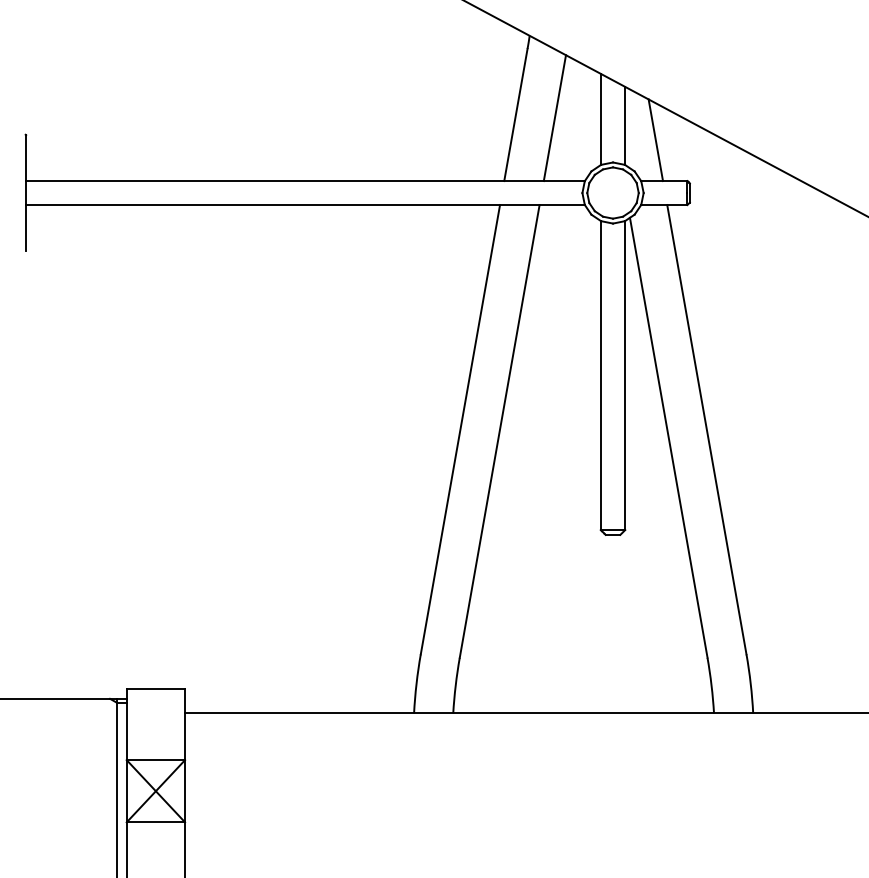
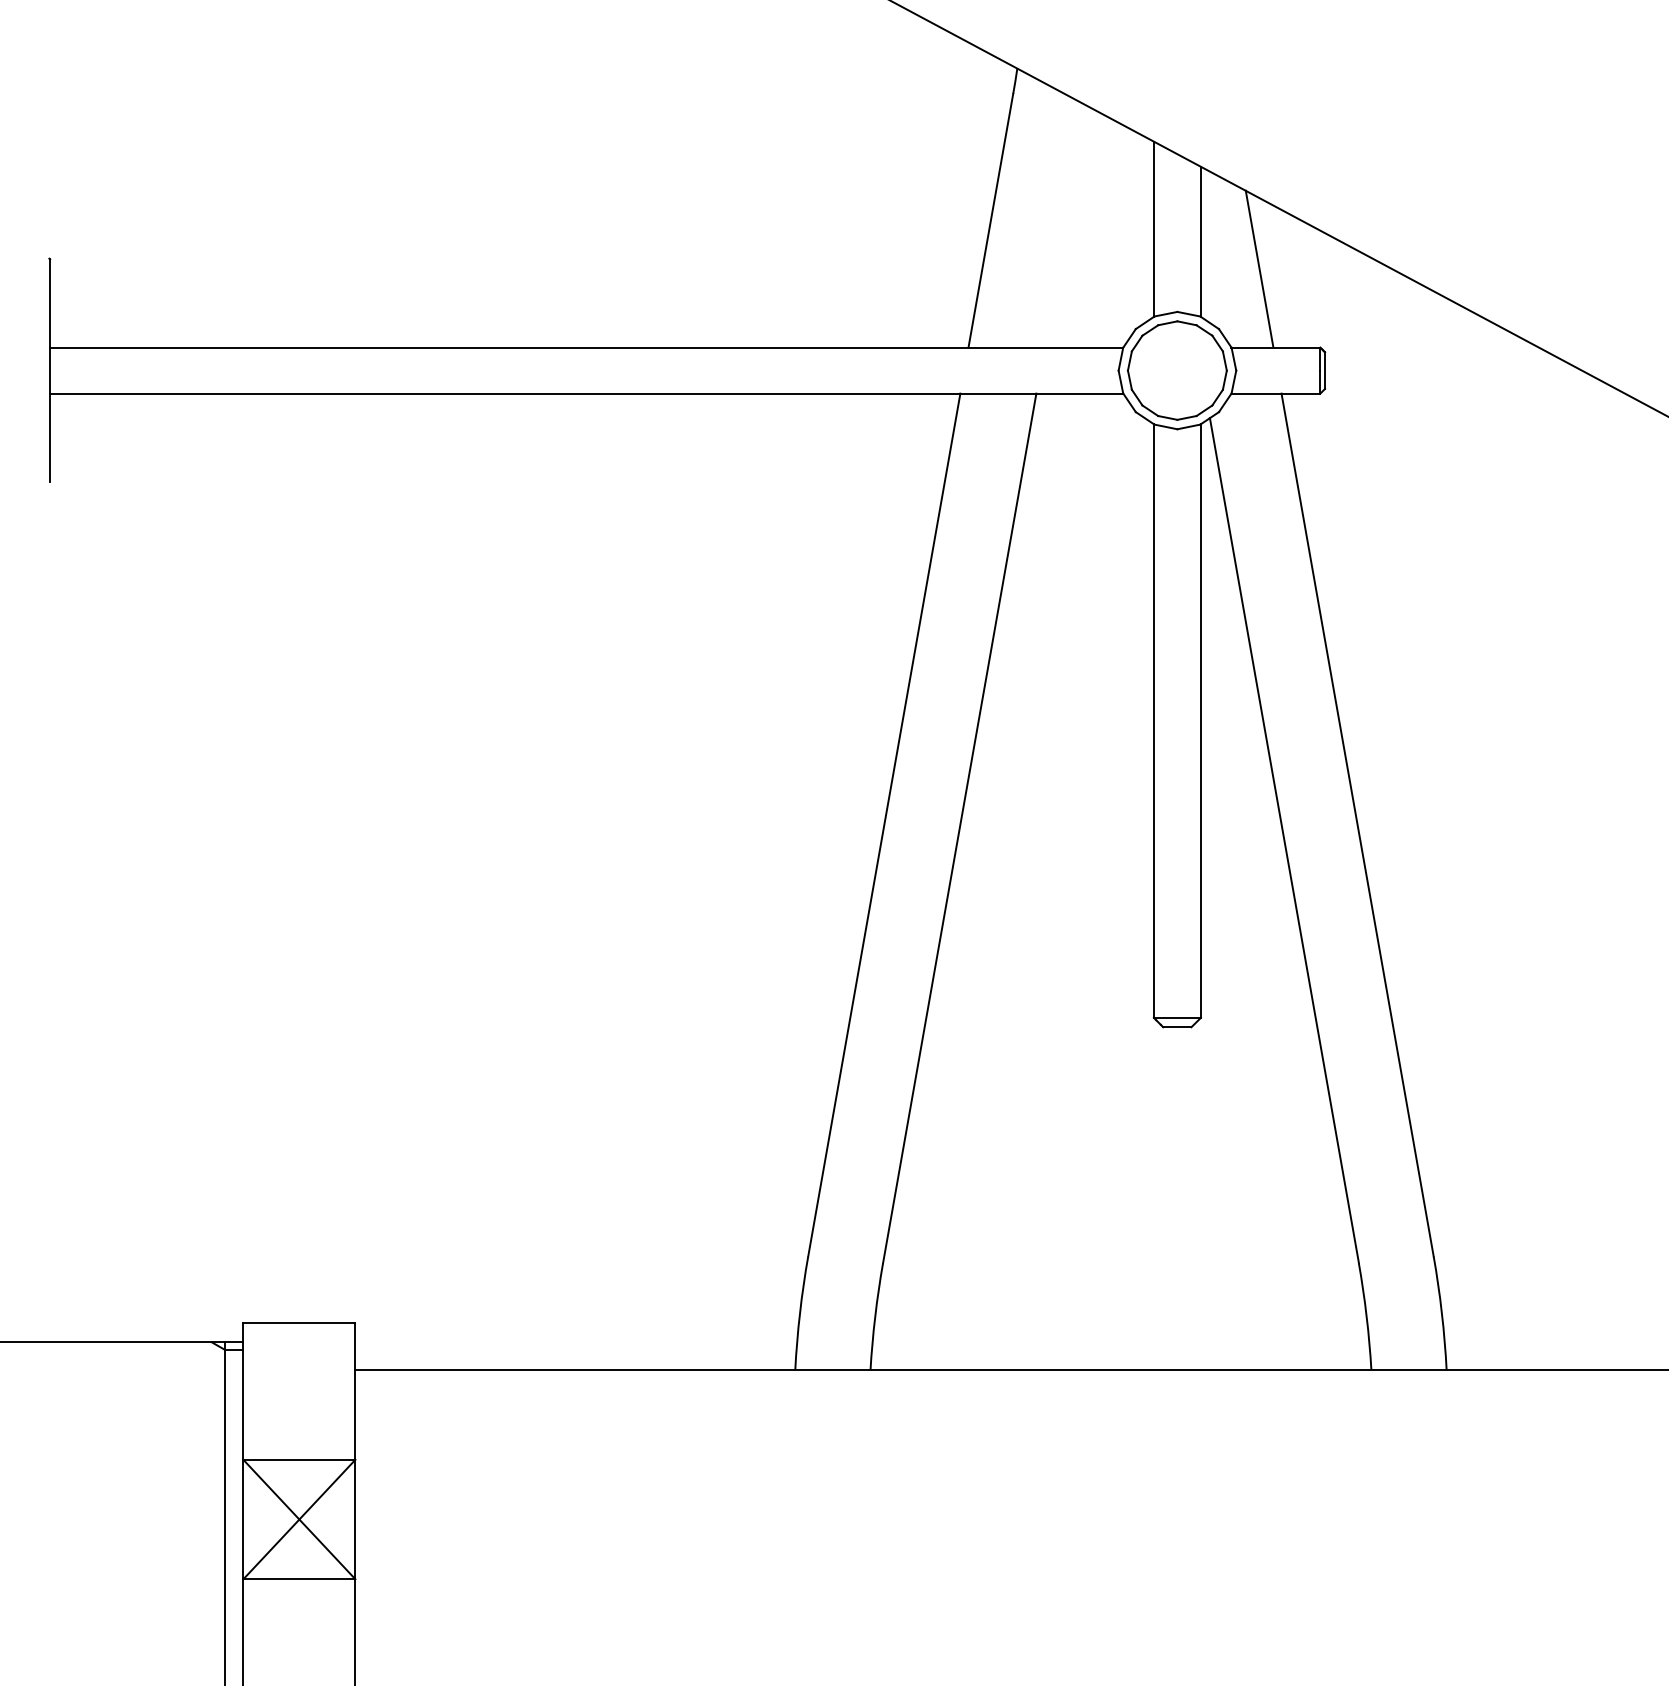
line: (554, 118) -> (1064, 227), removed

